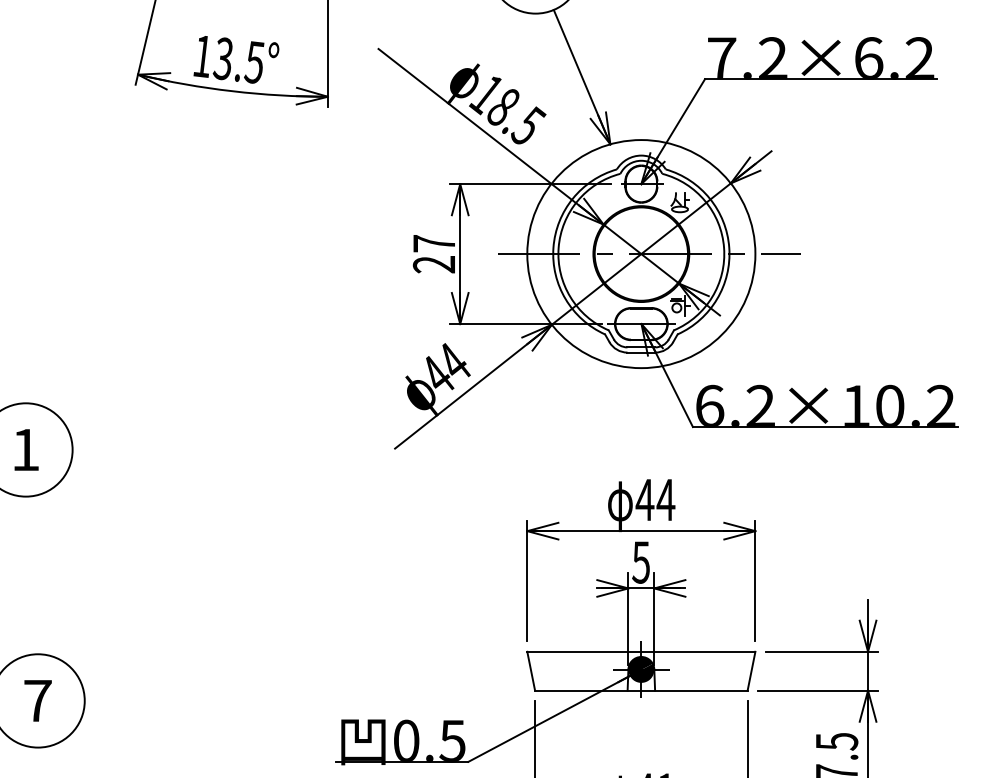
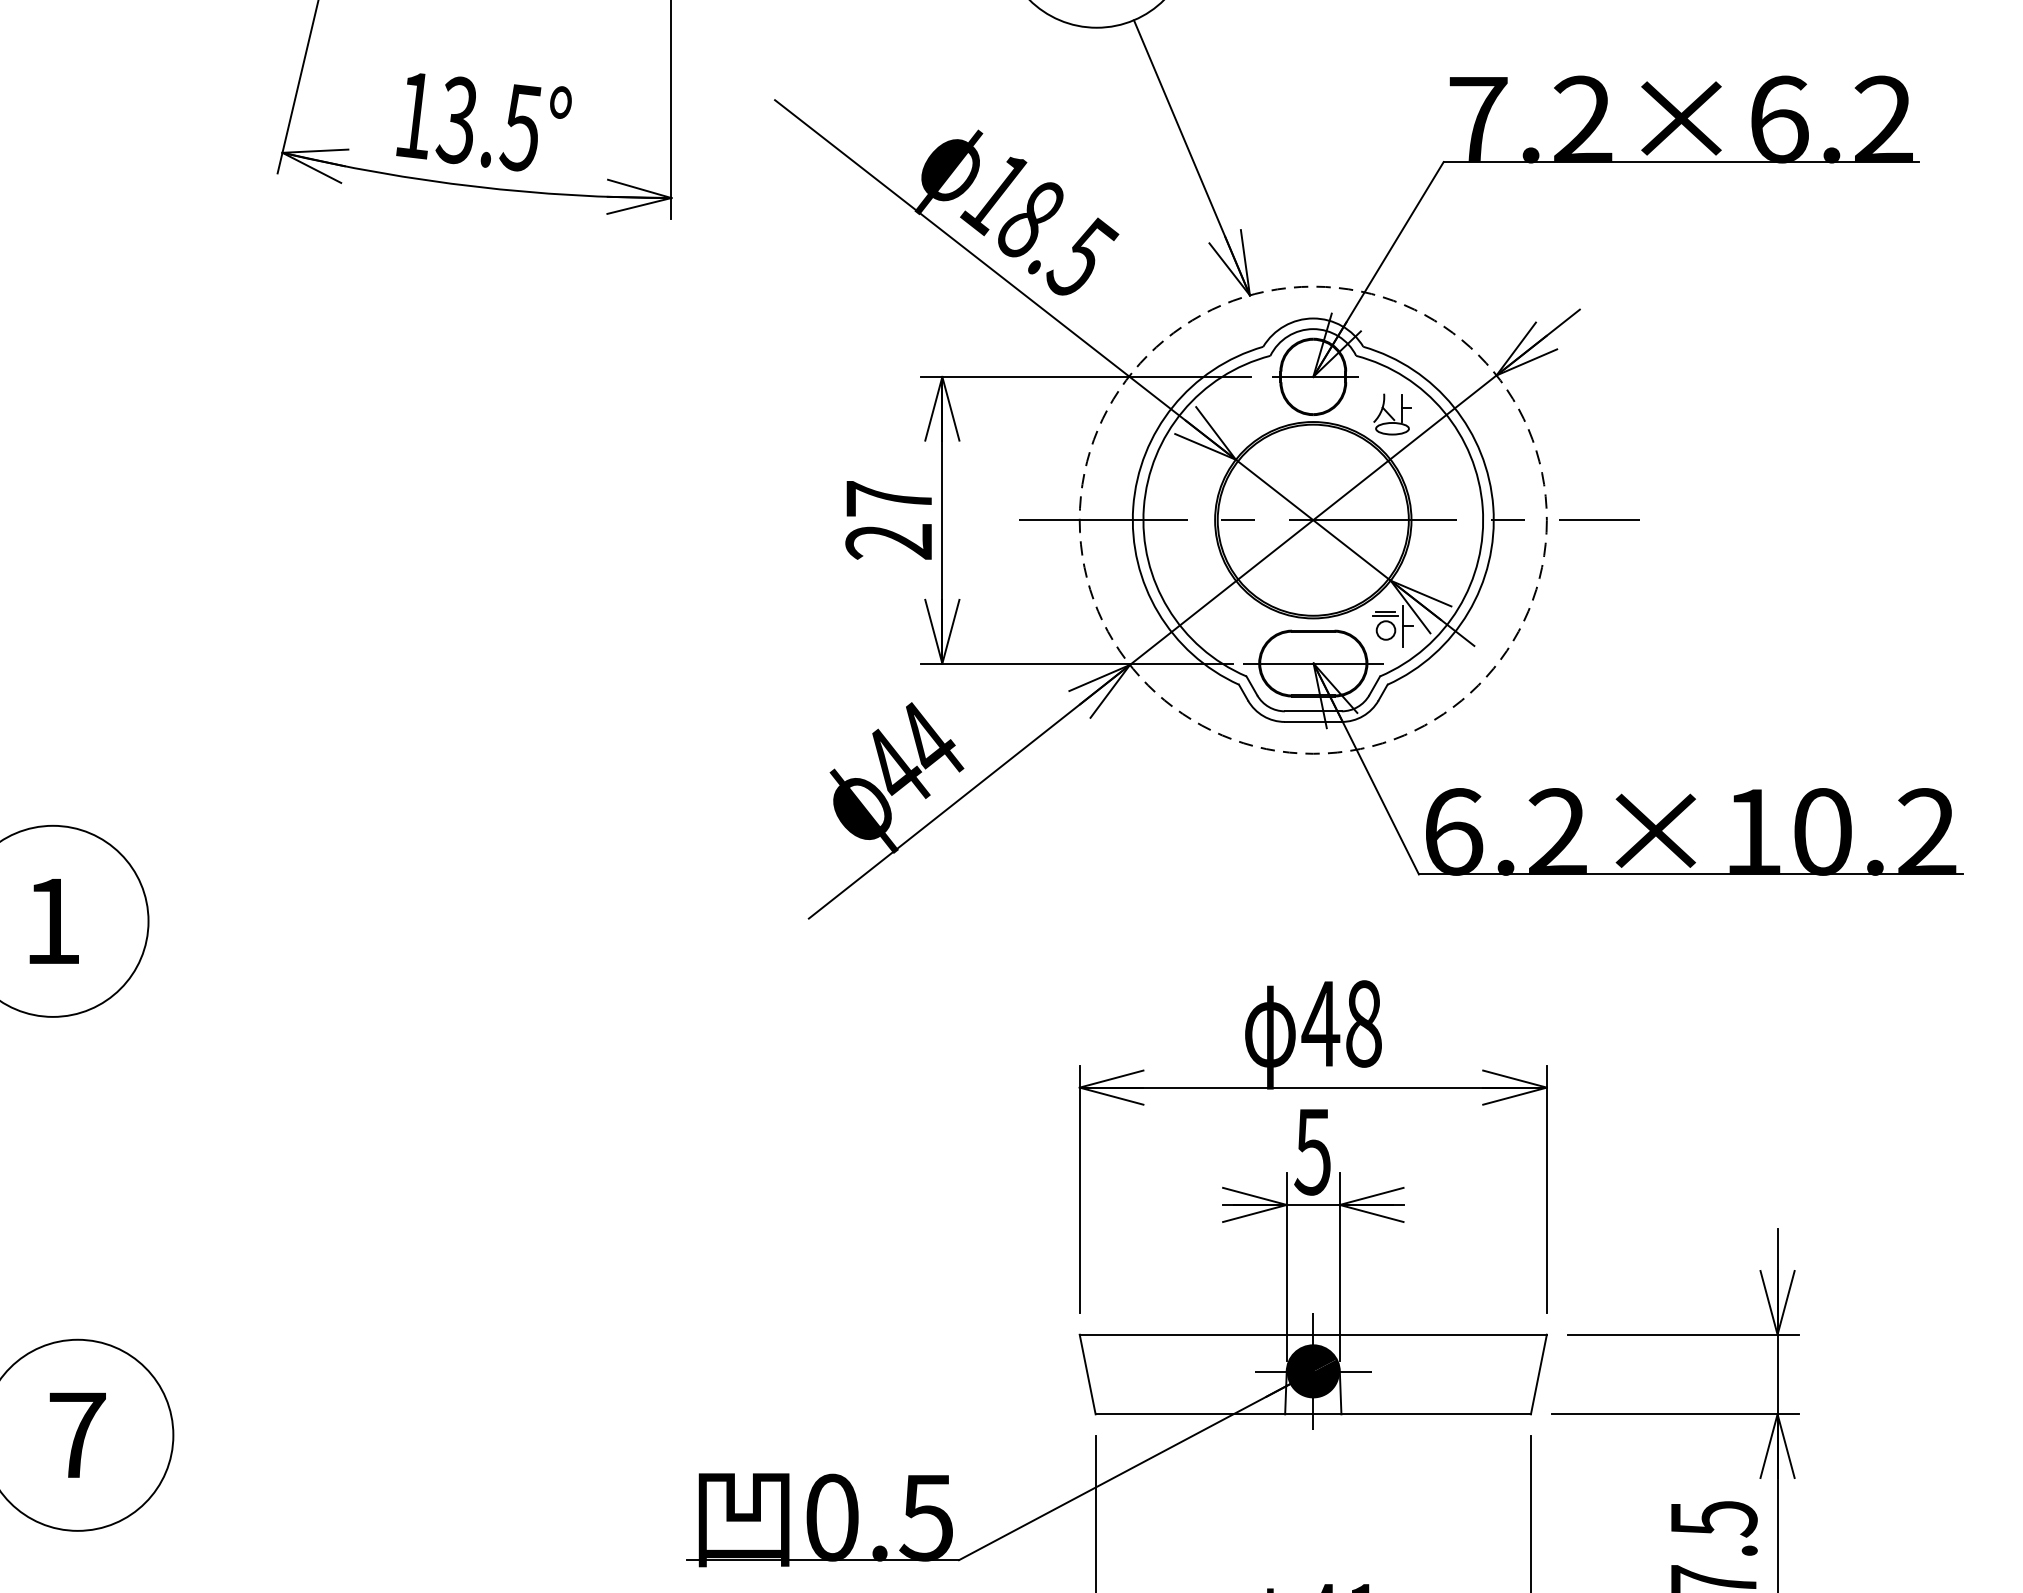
circle: (641, 254) -> (1313, 521), solid -> dashed
text: (665, 499) -> (1362, 1022), 44 -> 48

